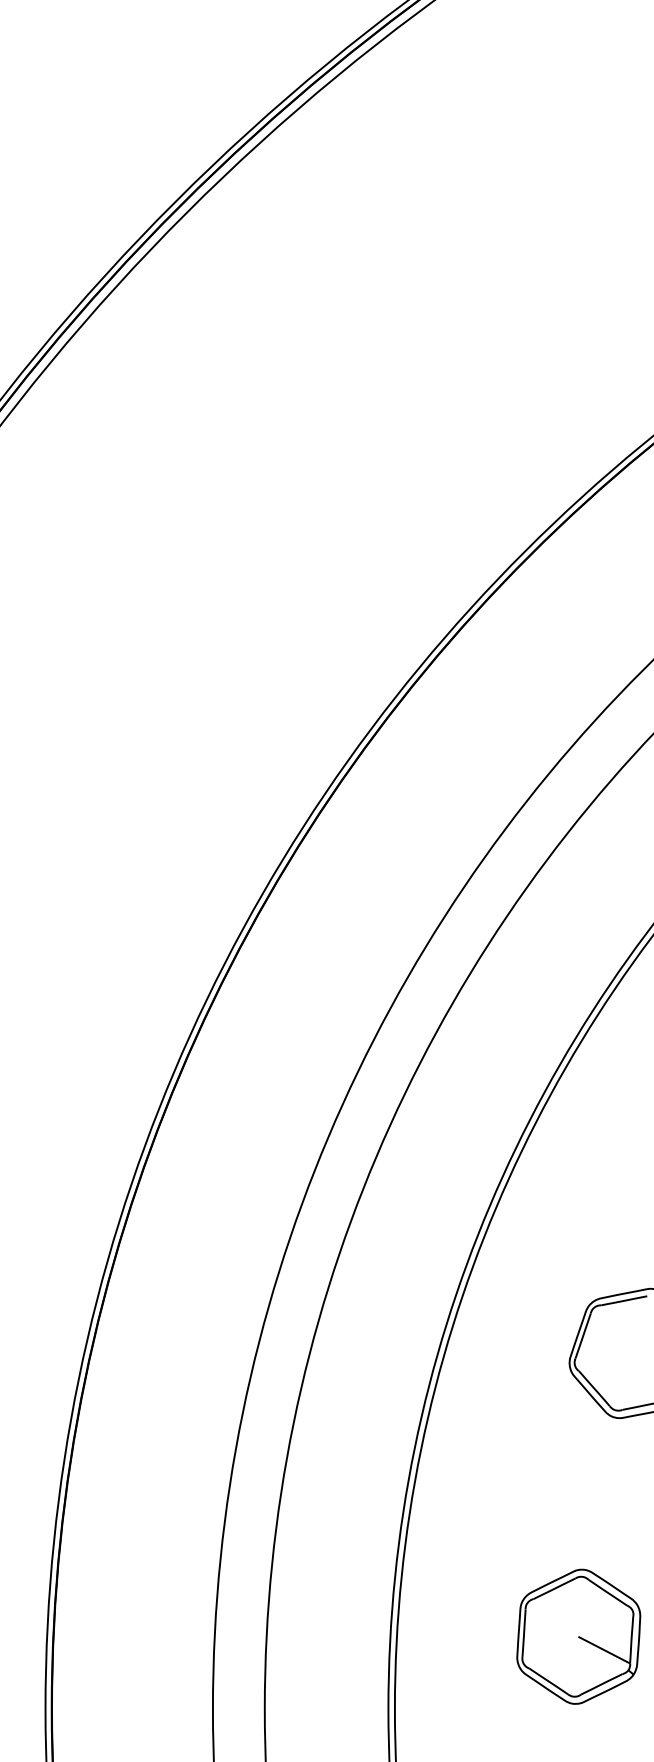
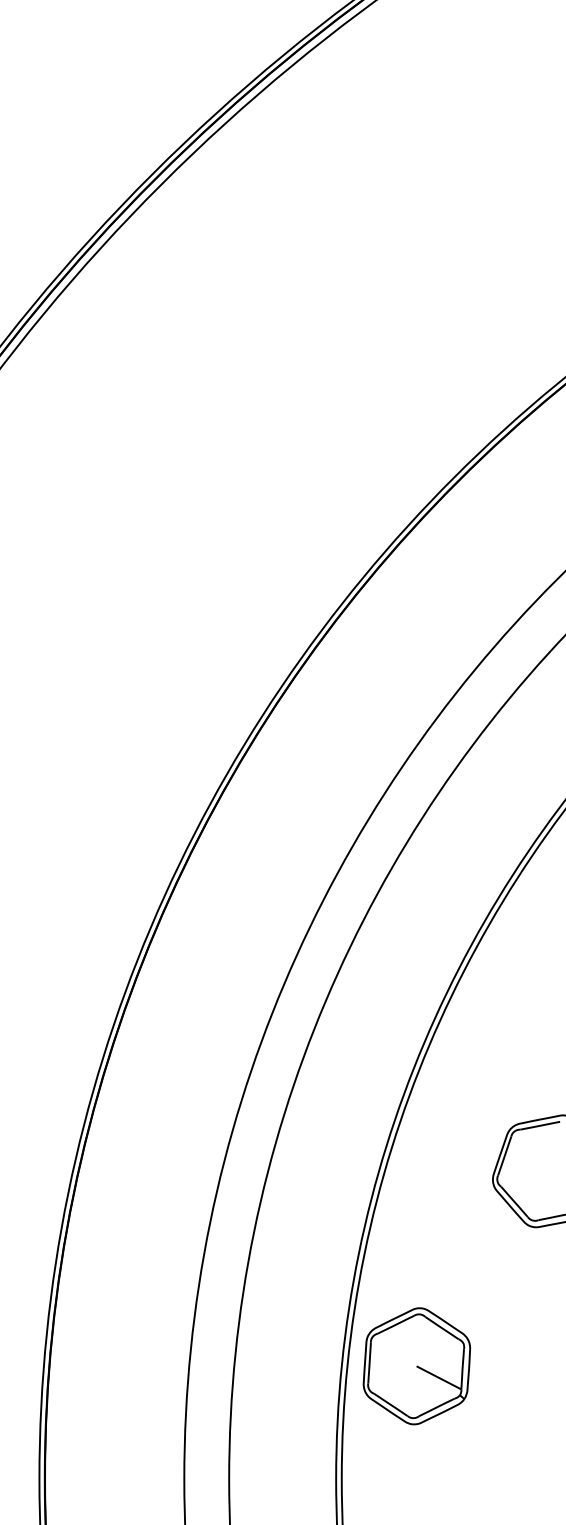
part: (578, 1636) -> (416, 1366), moved

